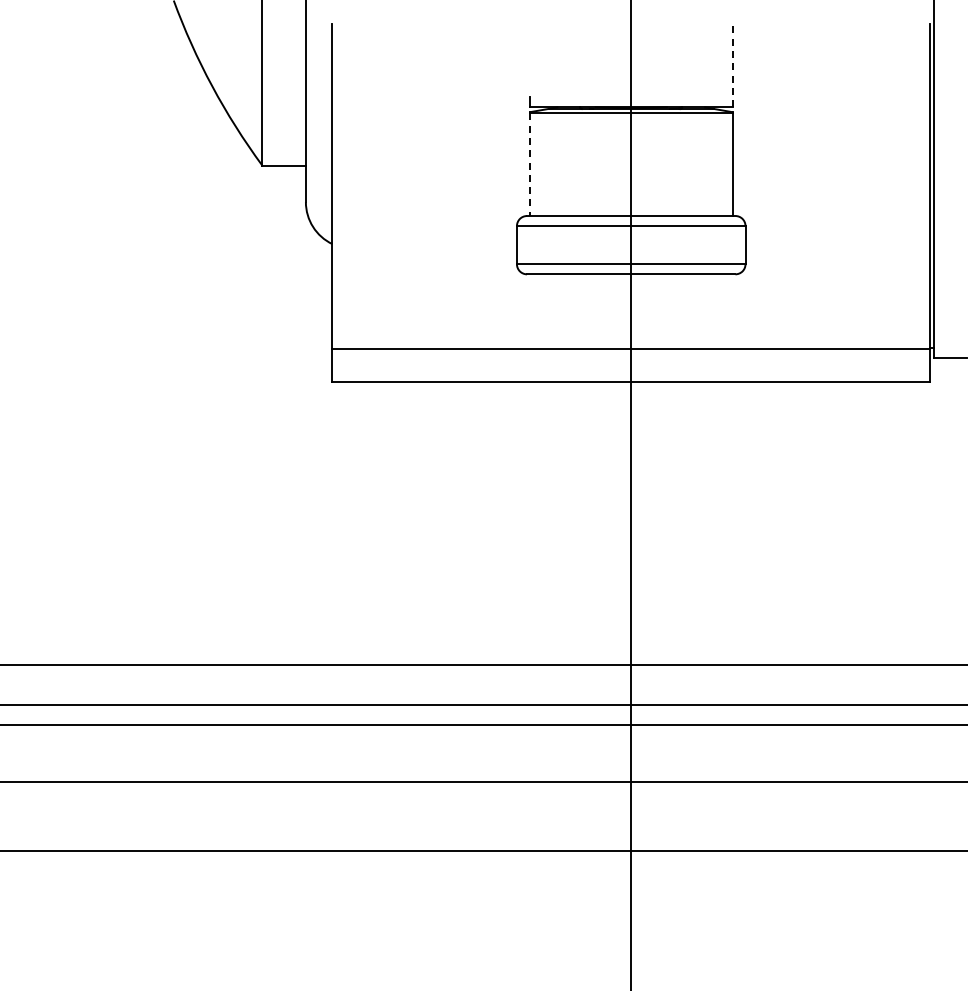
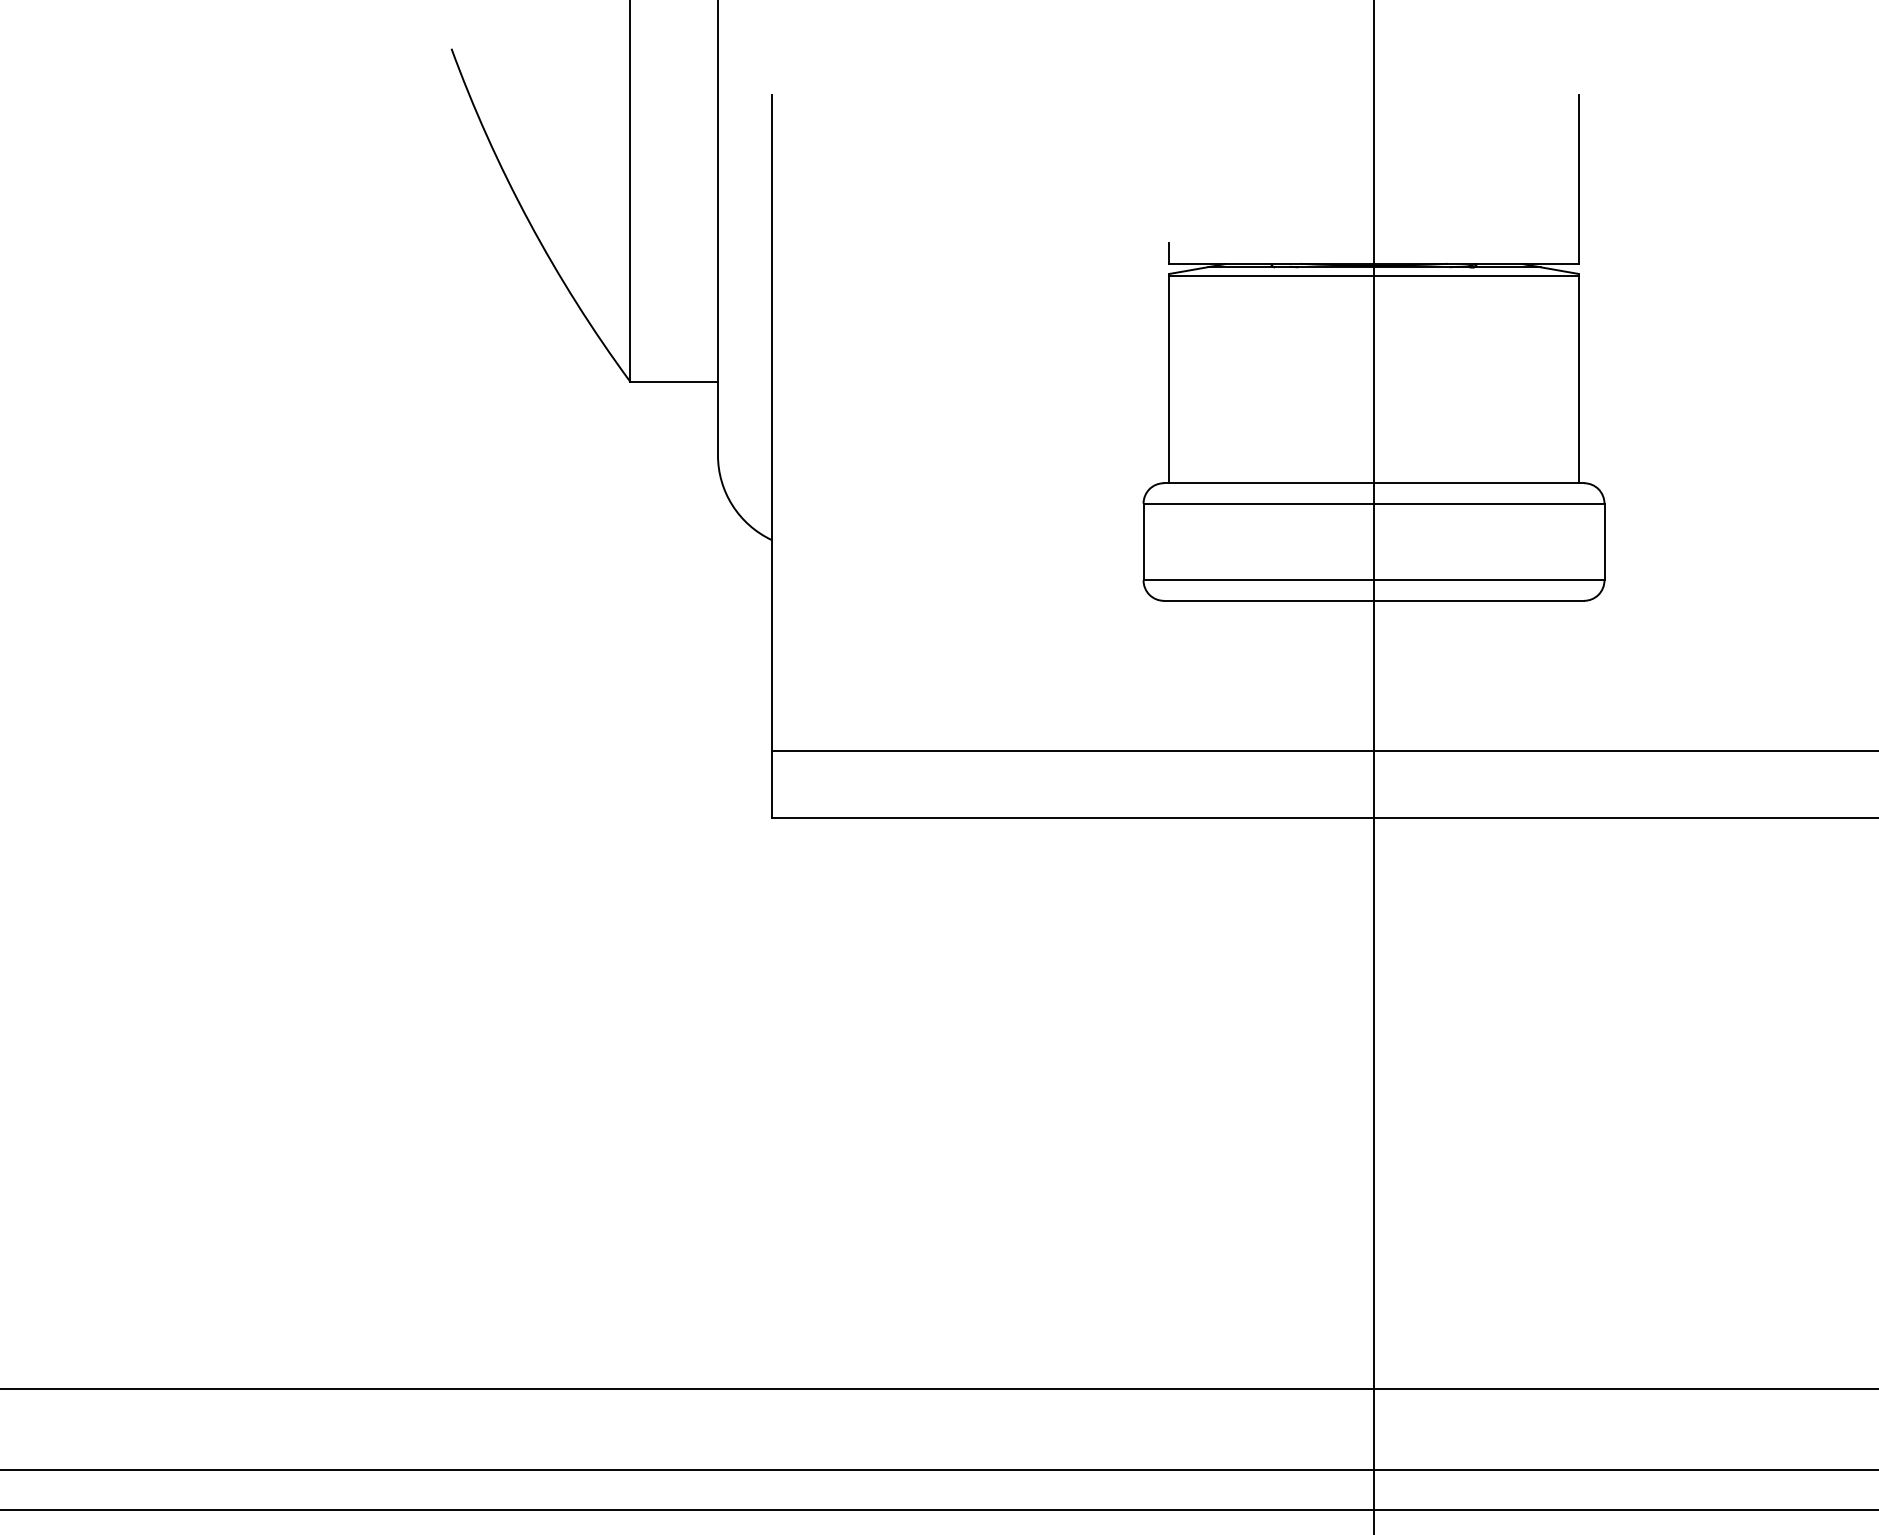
line: (732, 65) -> (1578, 179), dashed -> solid
line: (529, 165) -> (1168, 381), dashed -> solid

